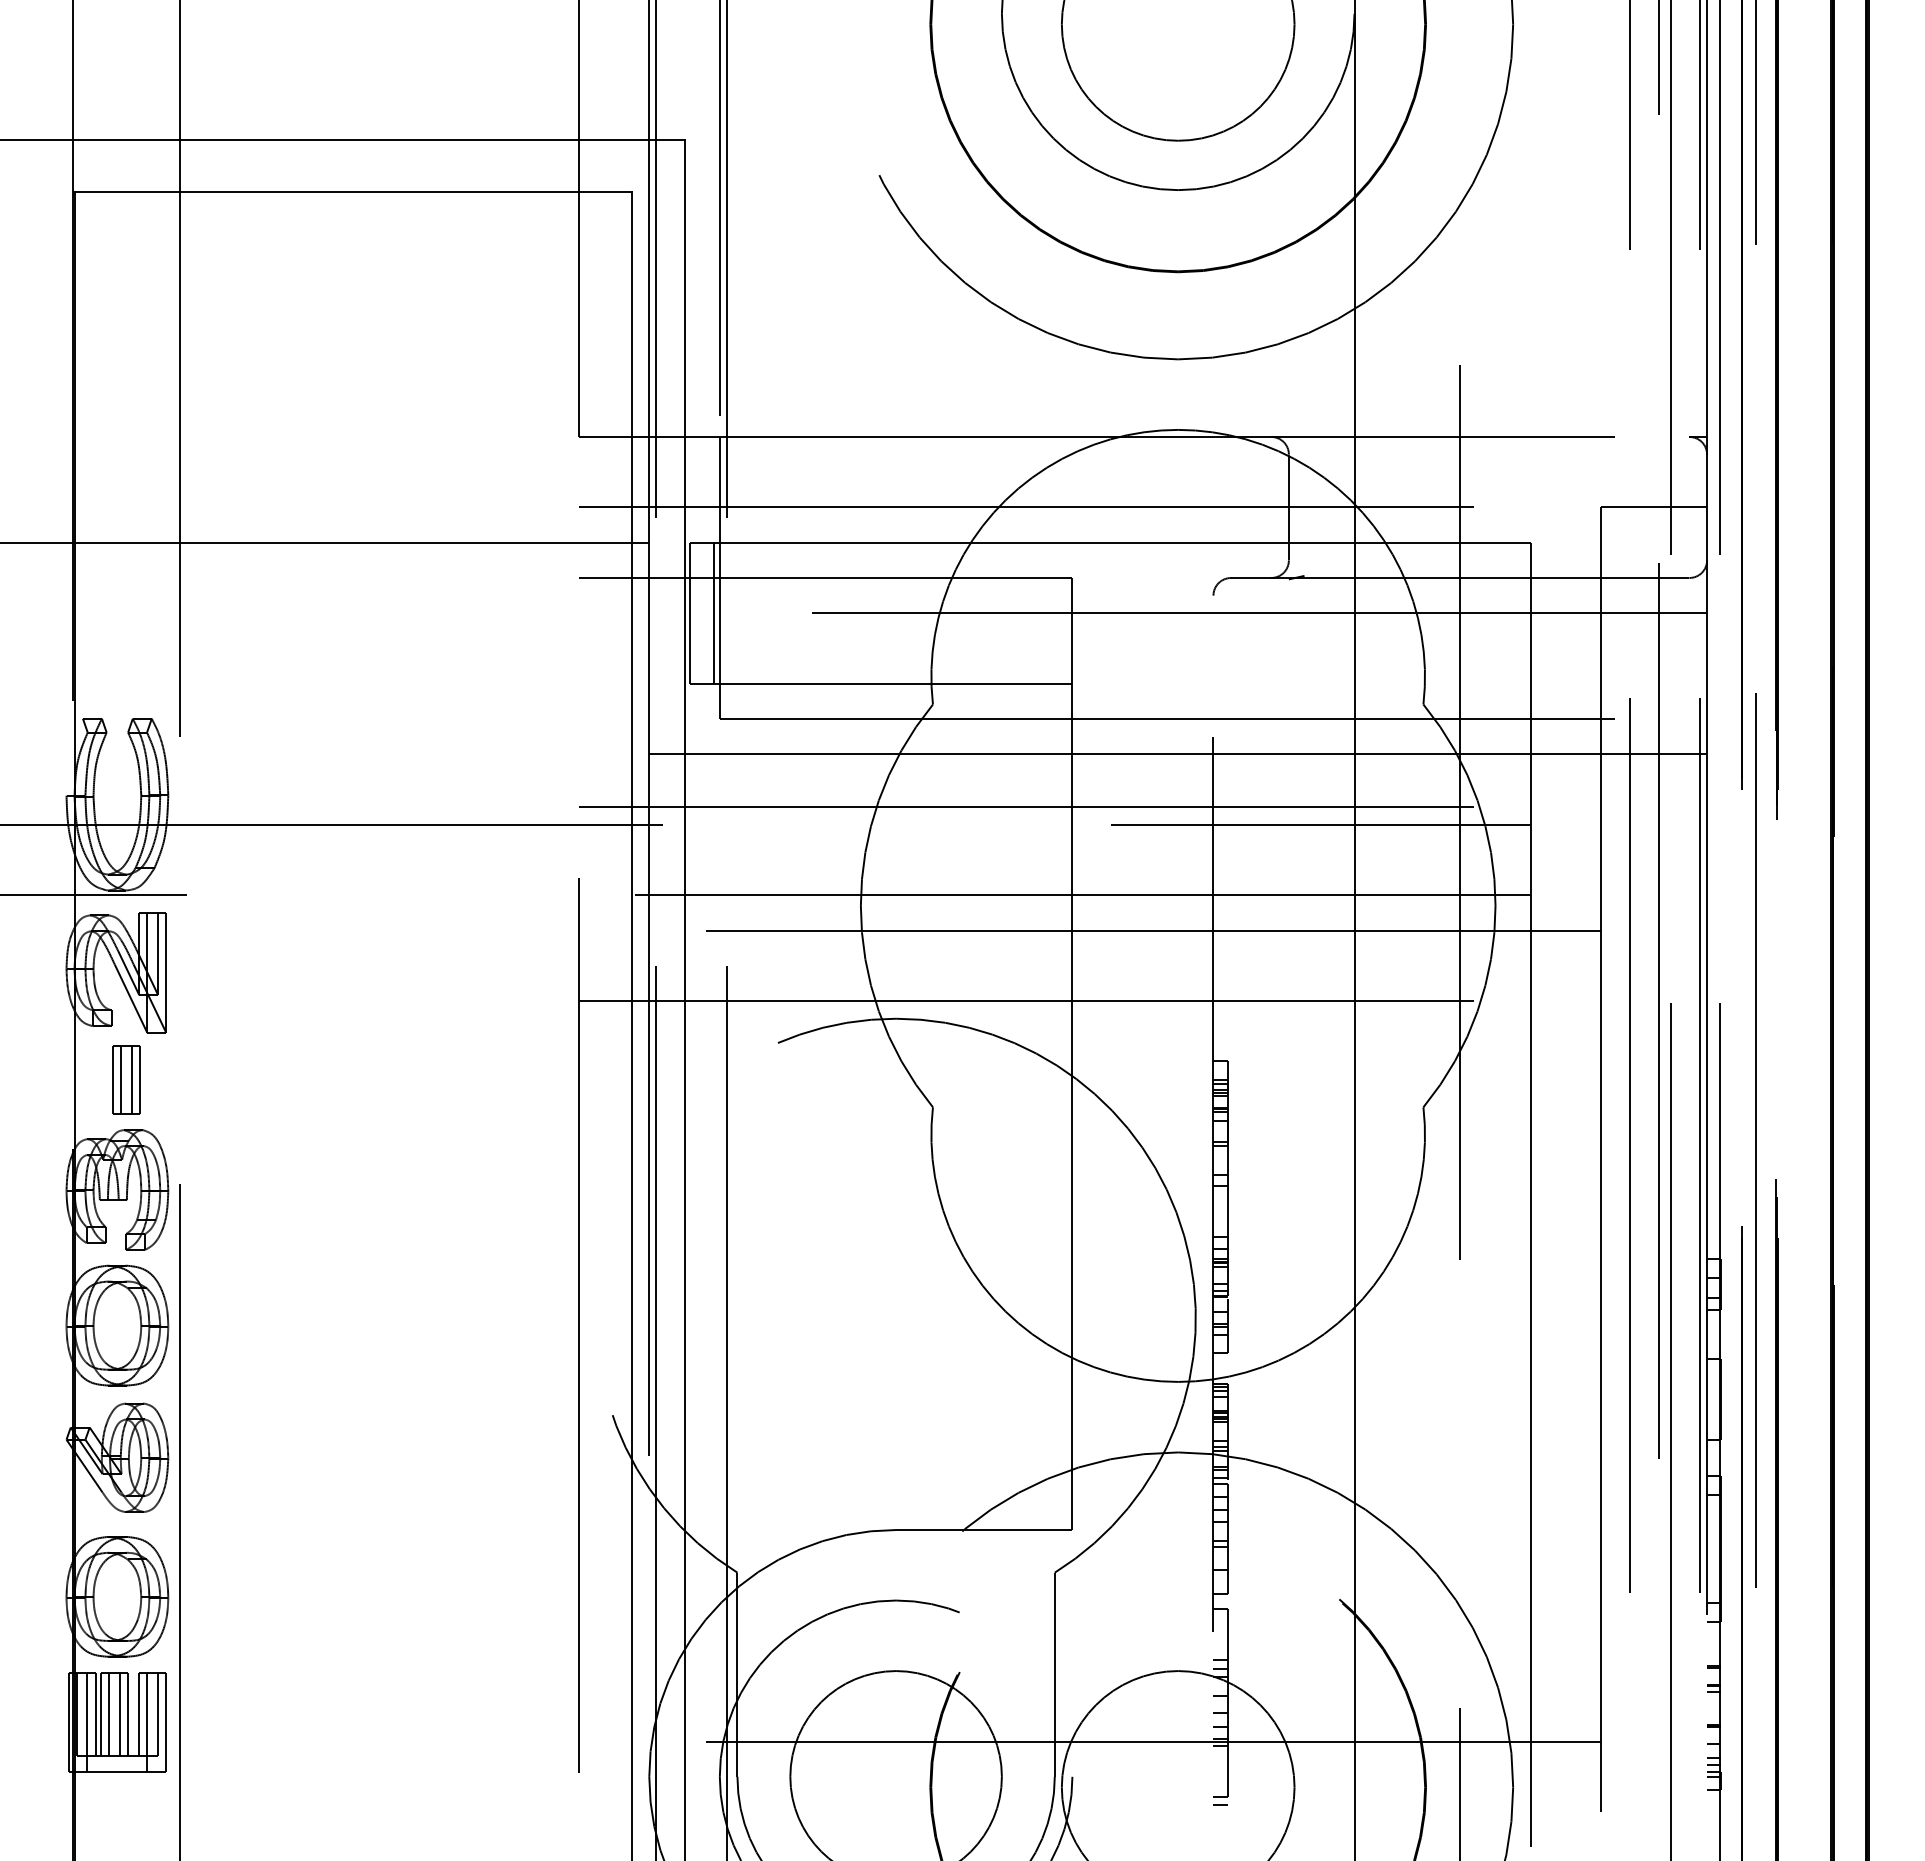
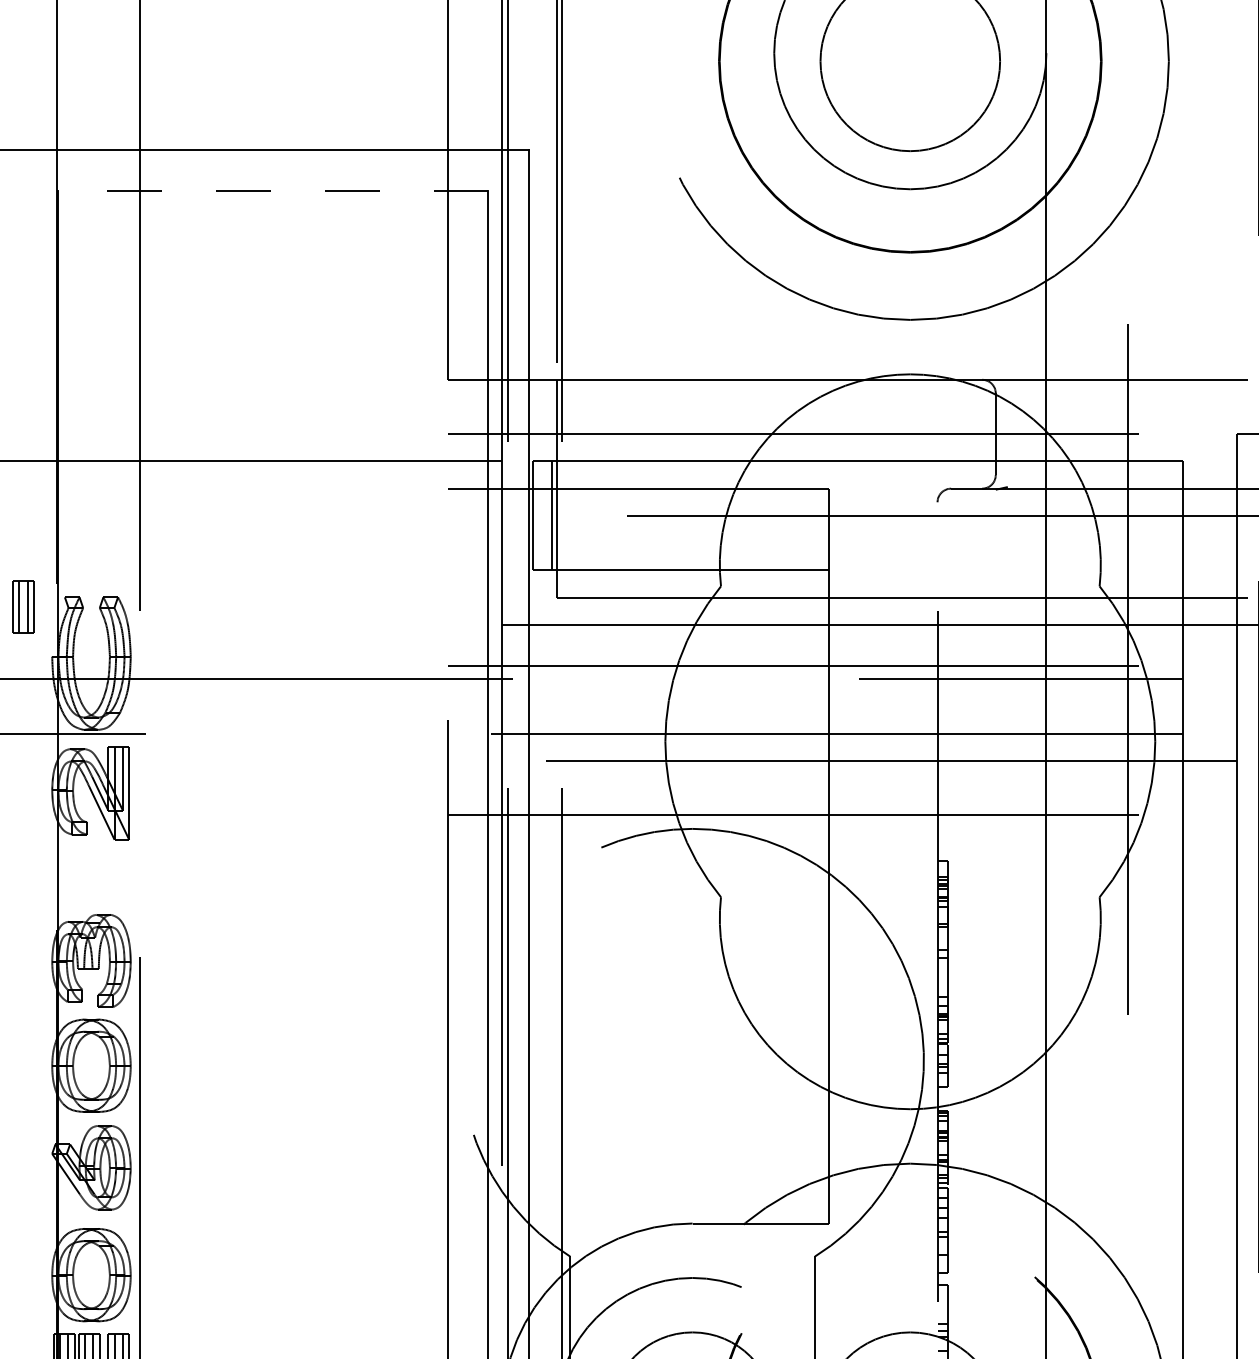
line: (353, 192) -> (273, 191), solid -> dashed
part: (126, 1079) -> (23, 606), moved

